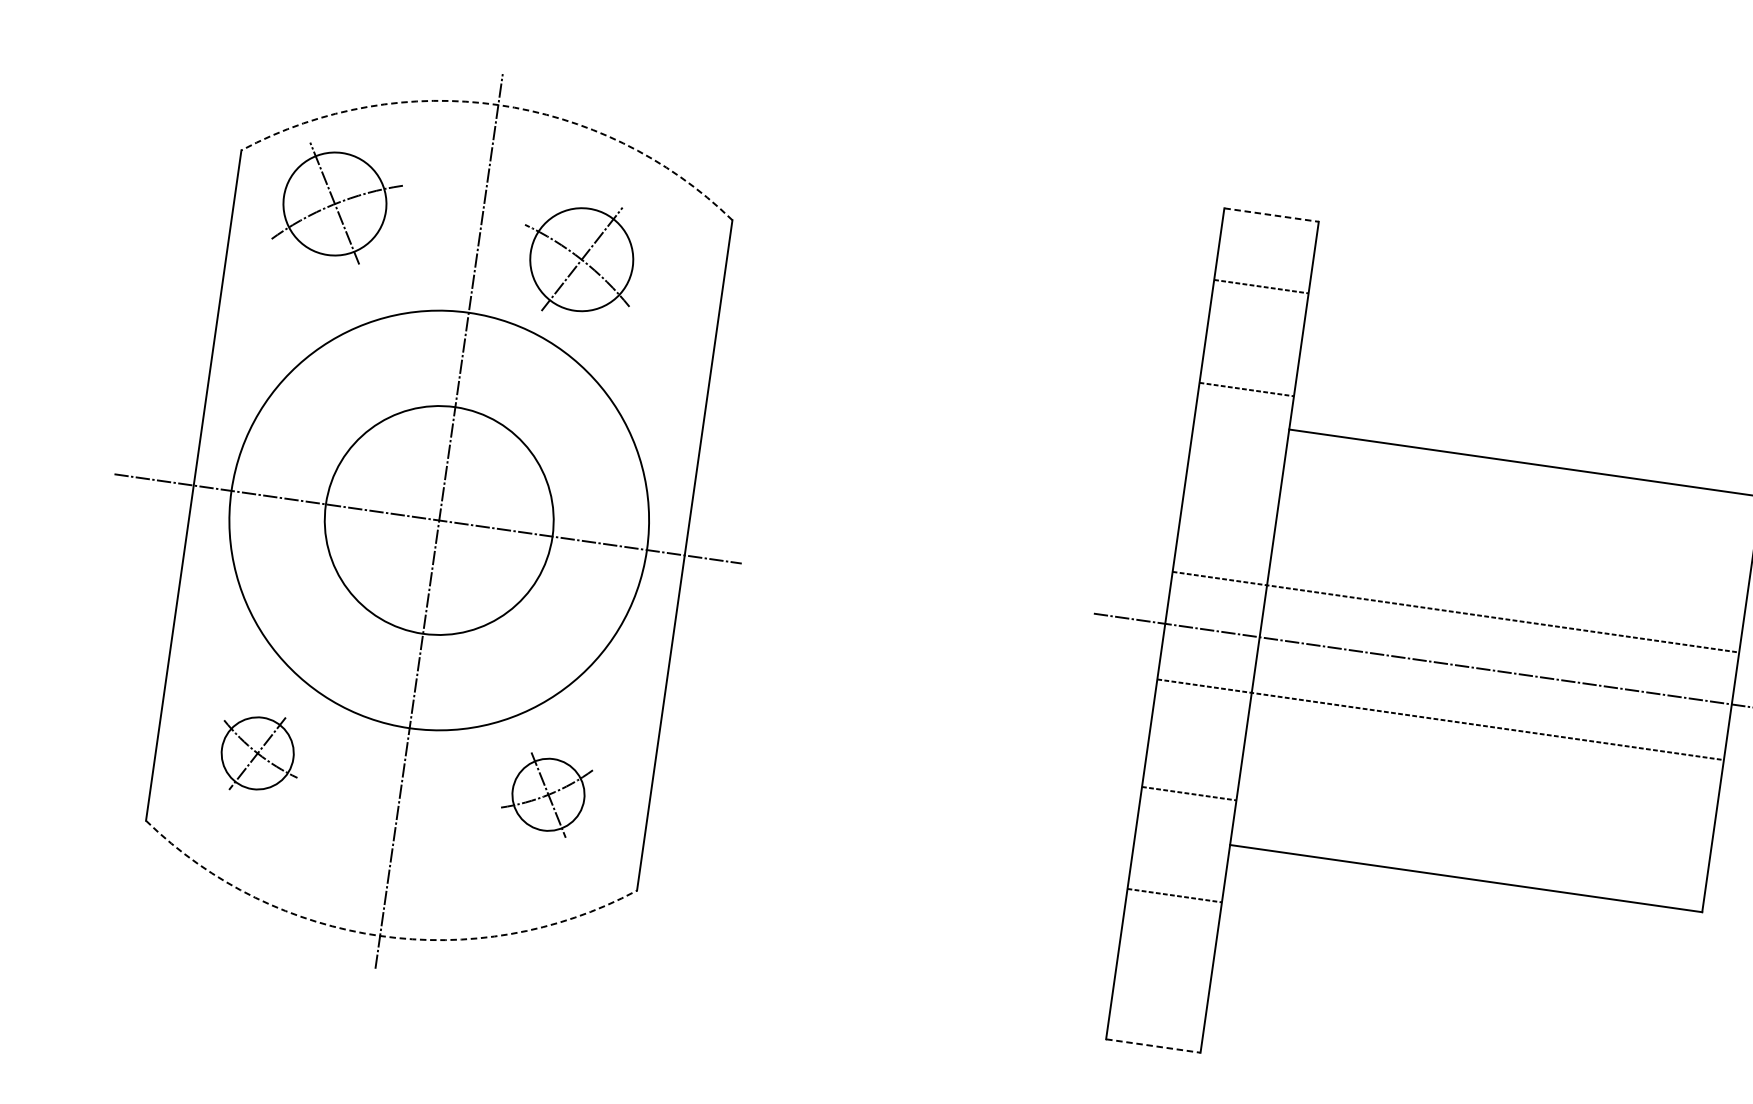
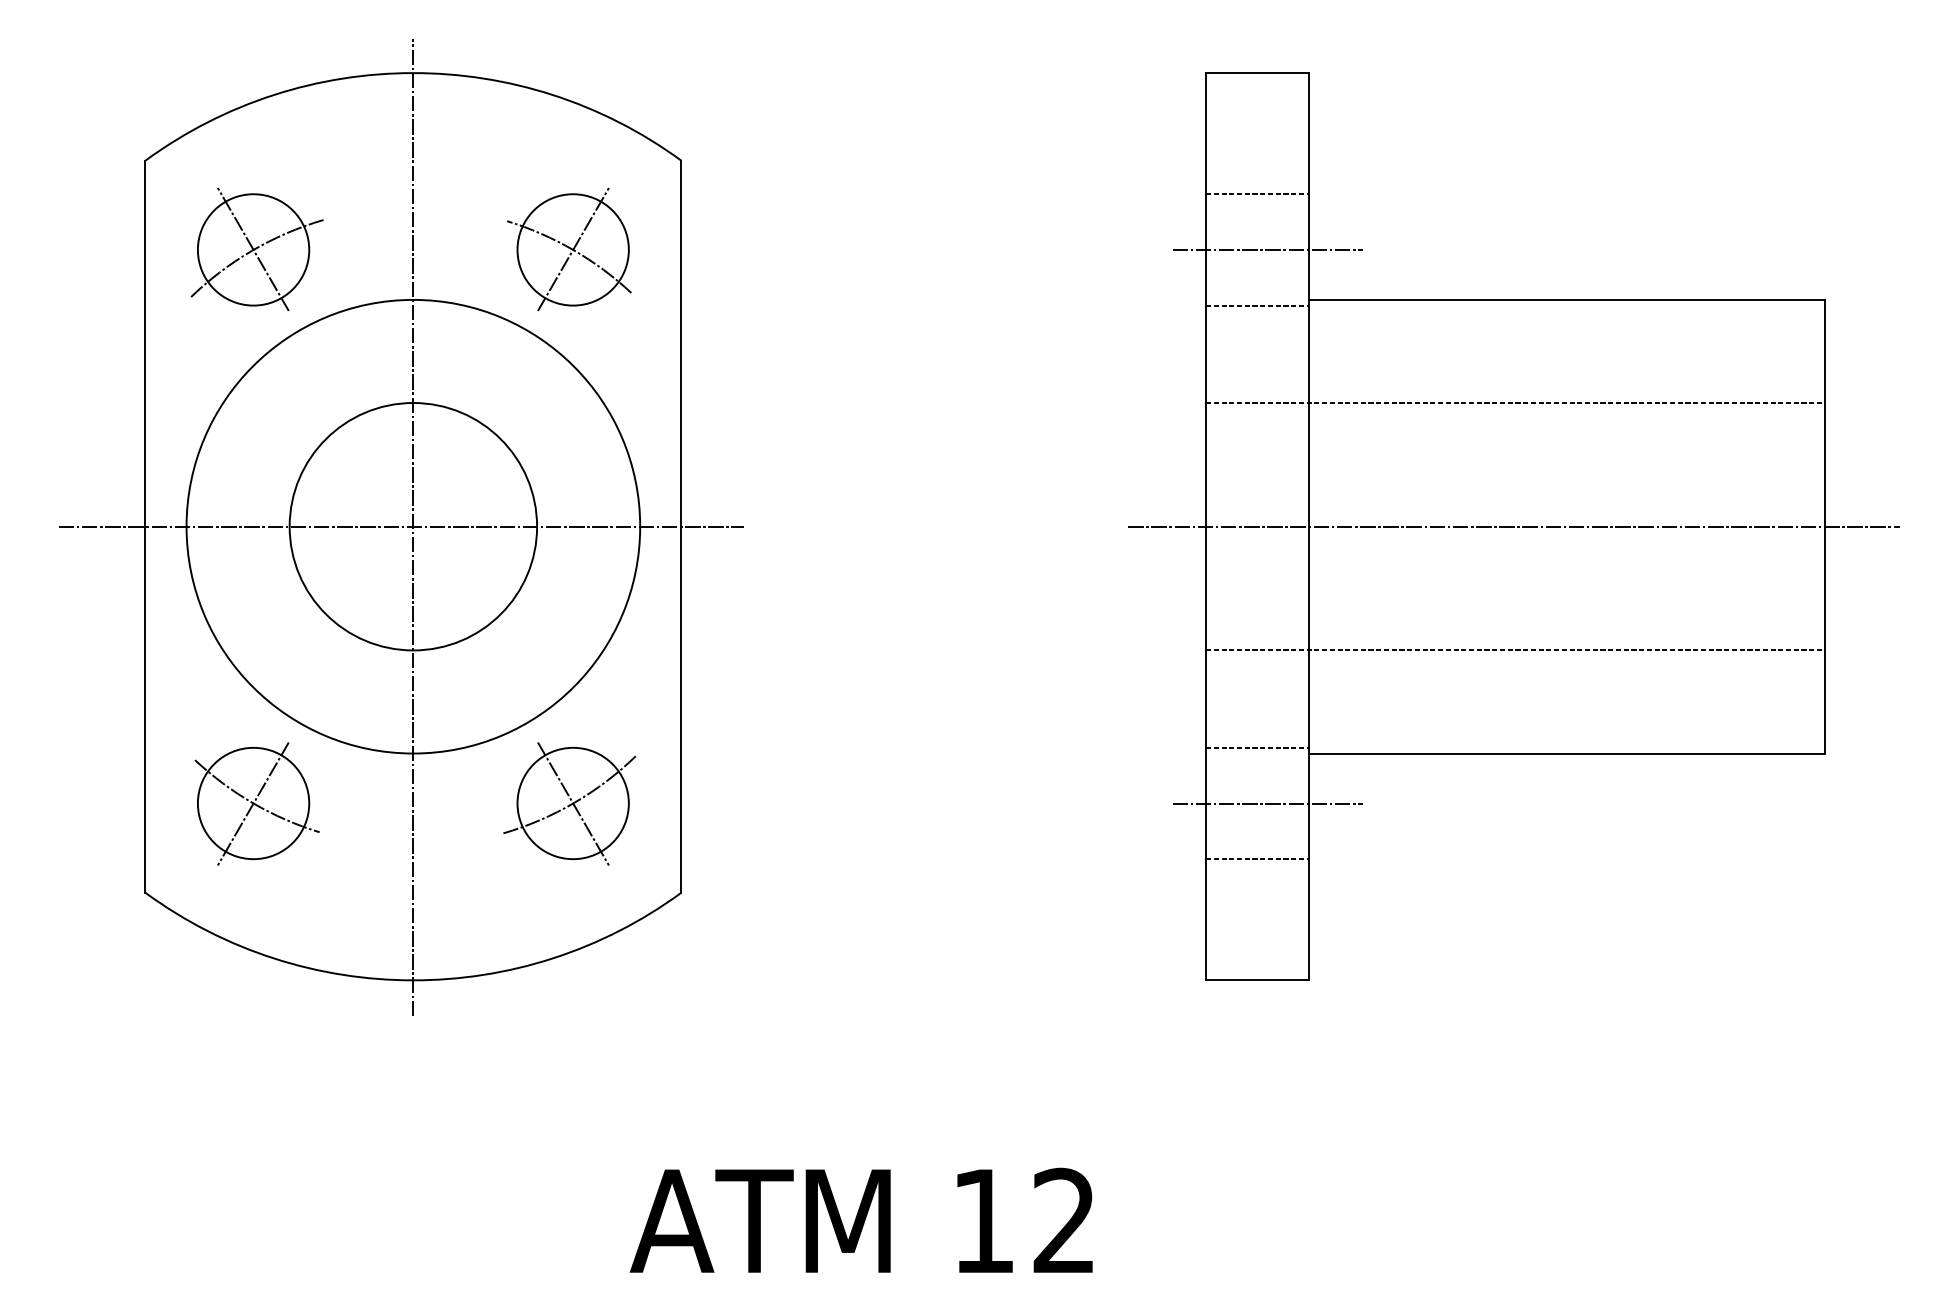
arc: (498, 105) -> (413, 73), dashed -> solid
part: (337, 204) -> (256, 249), moved
line: (1271, 215) -> (1257, 73), dashed -> solid
part: (578, 258) -> (569, 249), moved
line: (1261, 286) -> (1257, 194), moved
line: (1257, 377) -> (1267, 249), added
line: (1246, 389) -> (1257, 305), moved
line: (1455, 612) -> (1515, 403), moved
line: (1440, 719) -> (1515, 650), moved
part: (259, 753) -> (256, 803), size x1.43
line: (1189, 793) -> (1257, 747), moved
part: (546, 794) -> (569, 803), size x1.43
line: (1185, 885) -> (1267, 803), added
line: (1174, 895) -> (1257, 859), moved
arc: (380, 936) -> (413, 980), dashed -> solid
line: (1153, 1046) -> (1257, 980), dashed -> solid

